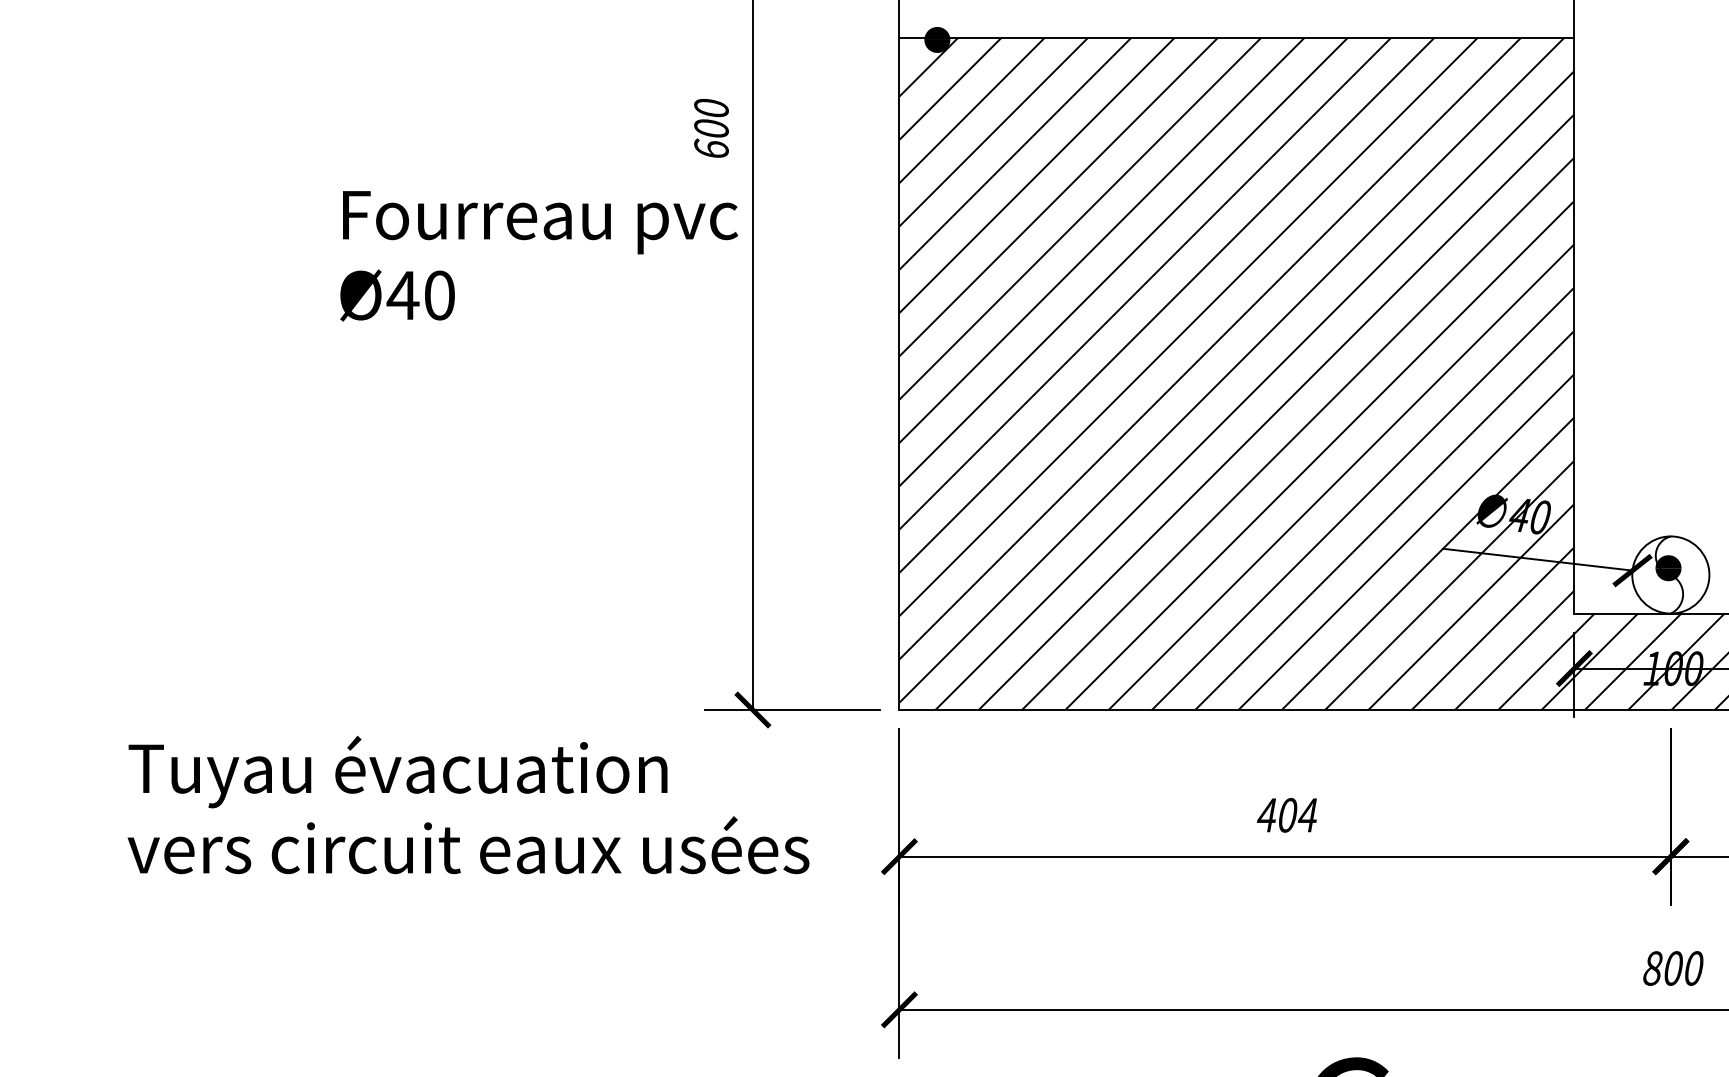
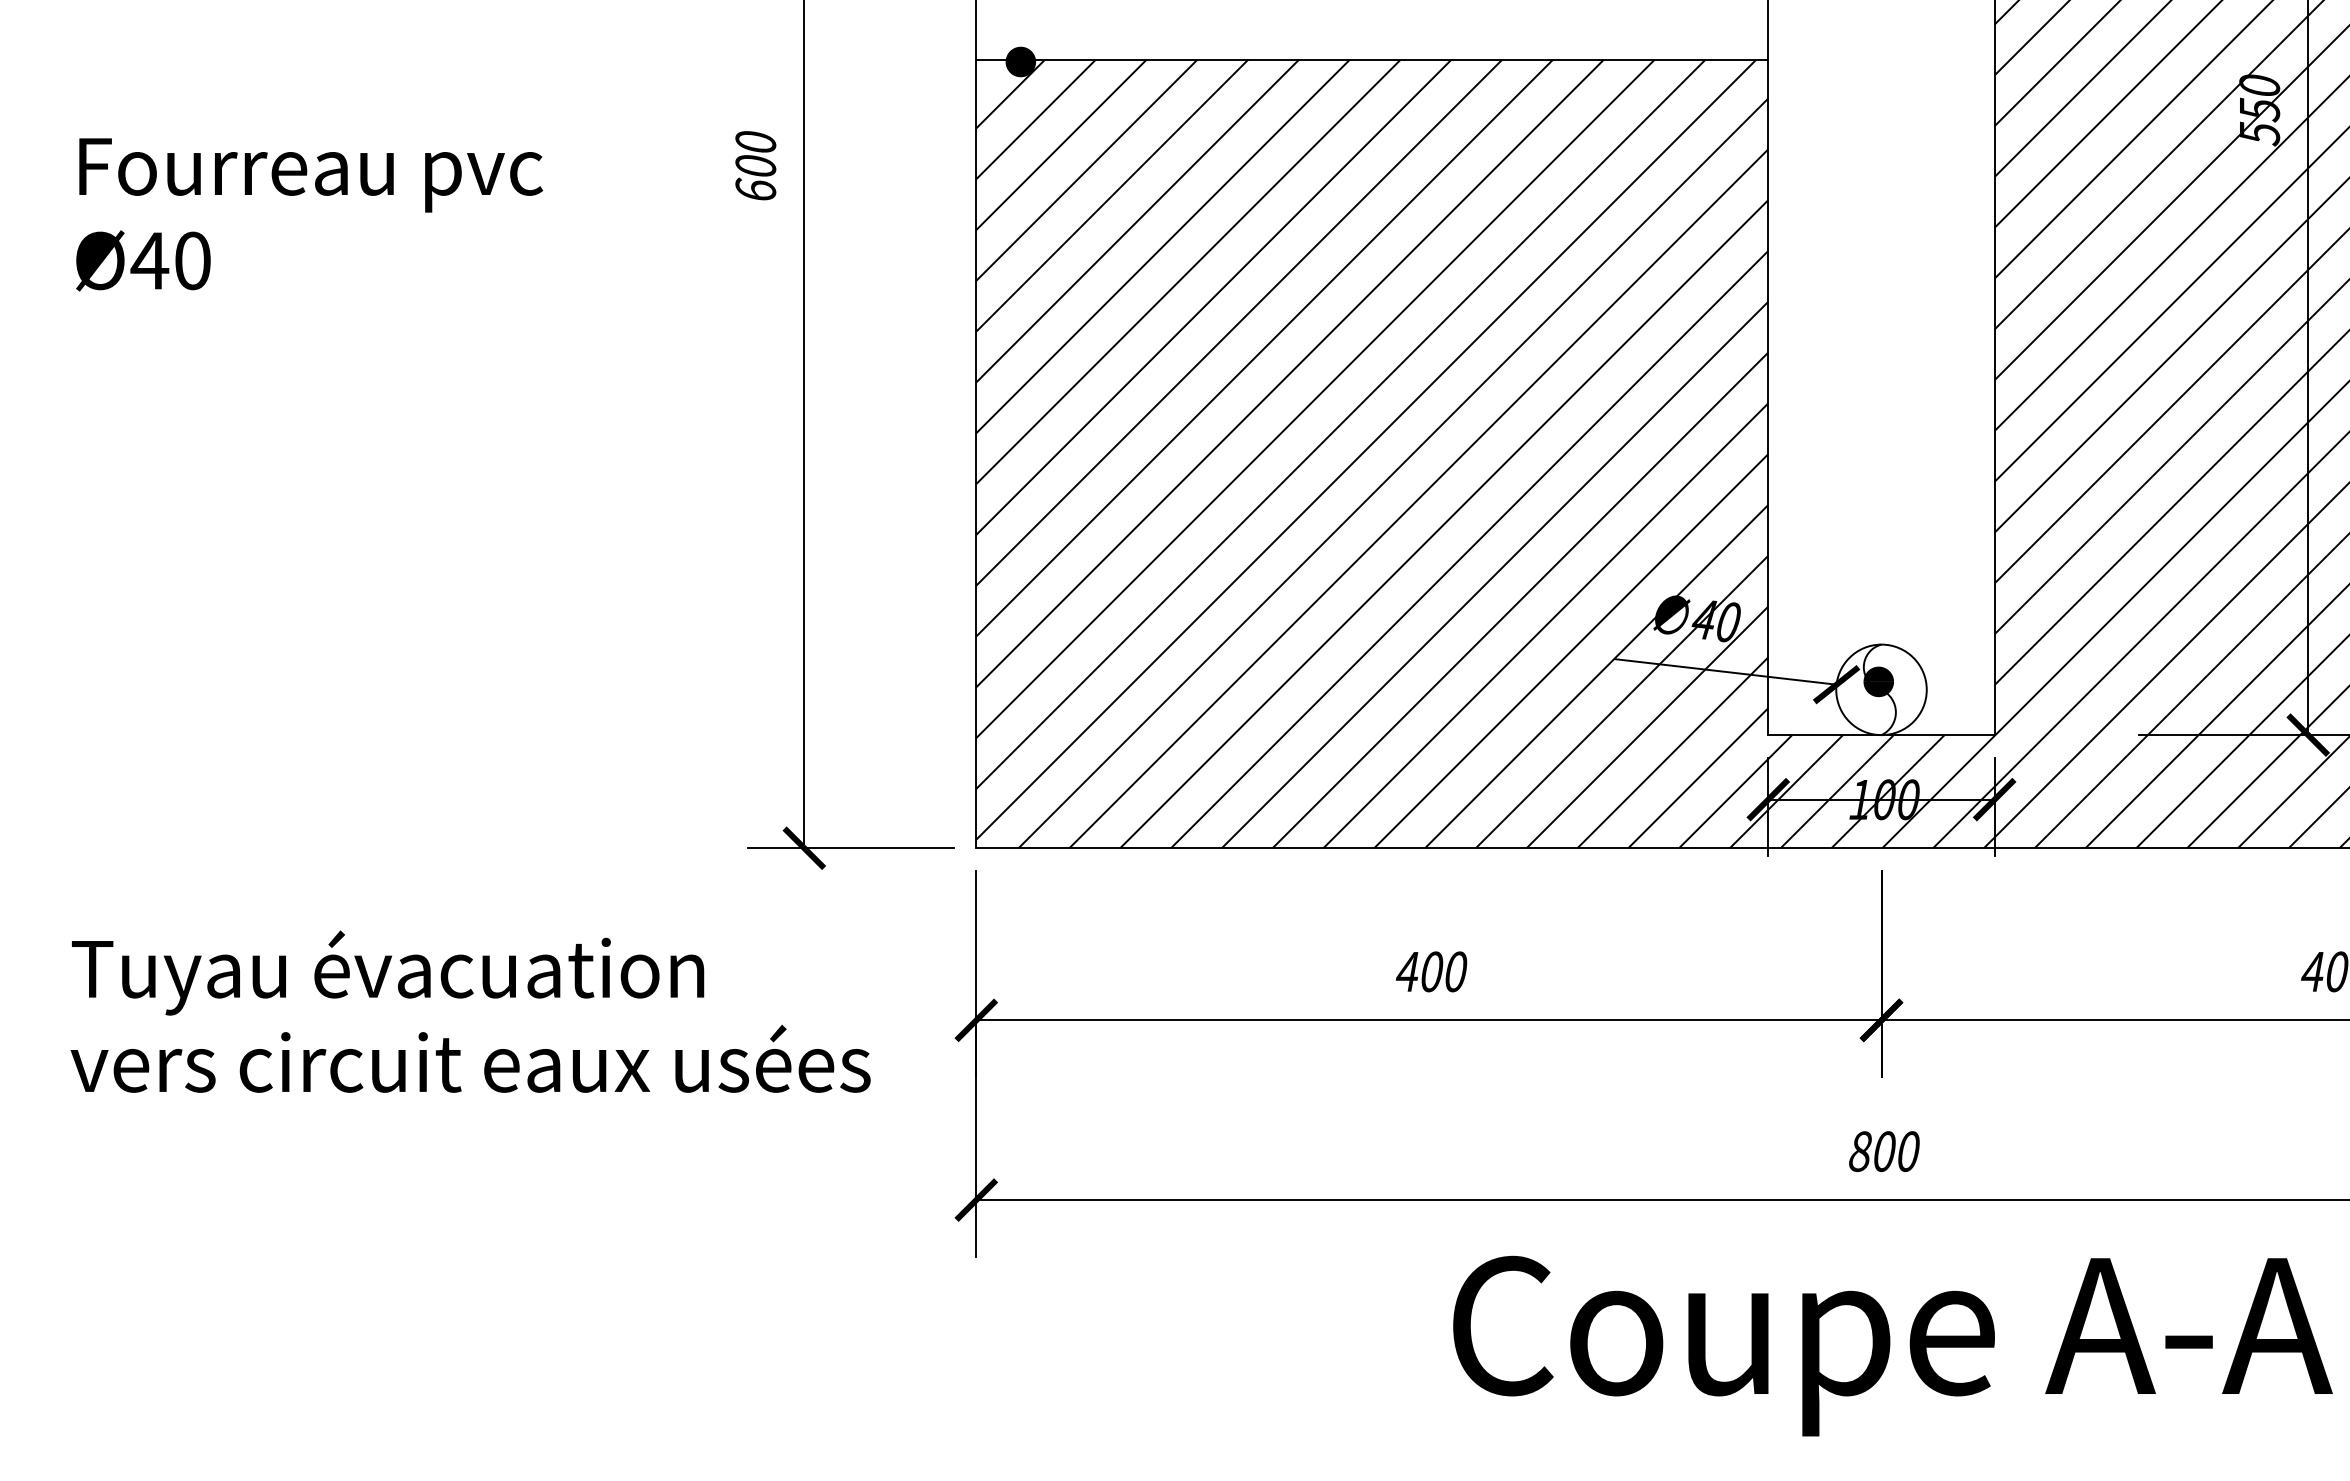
text: (539, 255) -> (309, 214), moved
text: (468, 804) -> (470, 1011), moved
text: (1307, 815) -> (1455, 971), 404 -> 400

